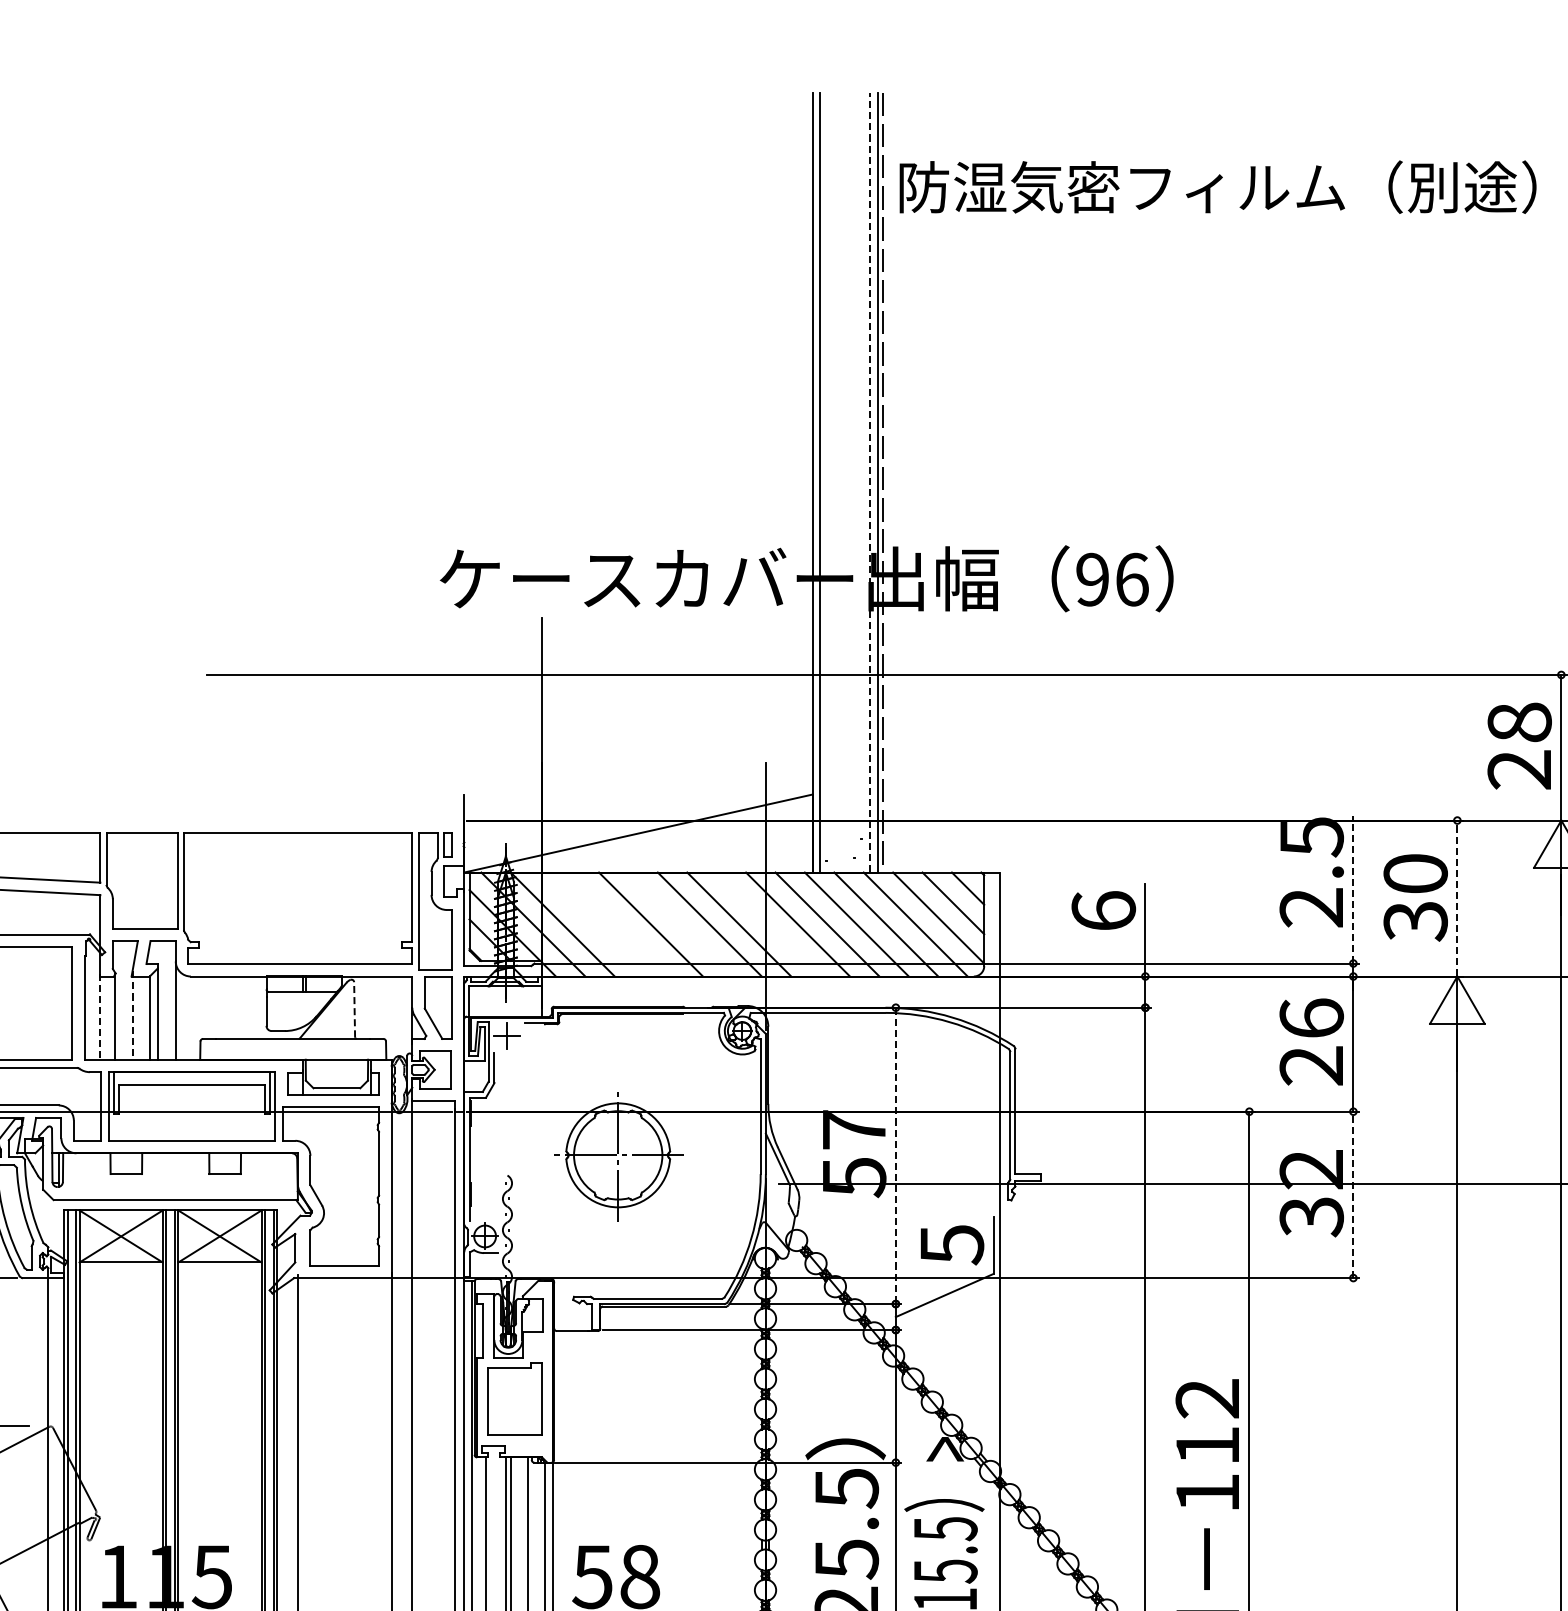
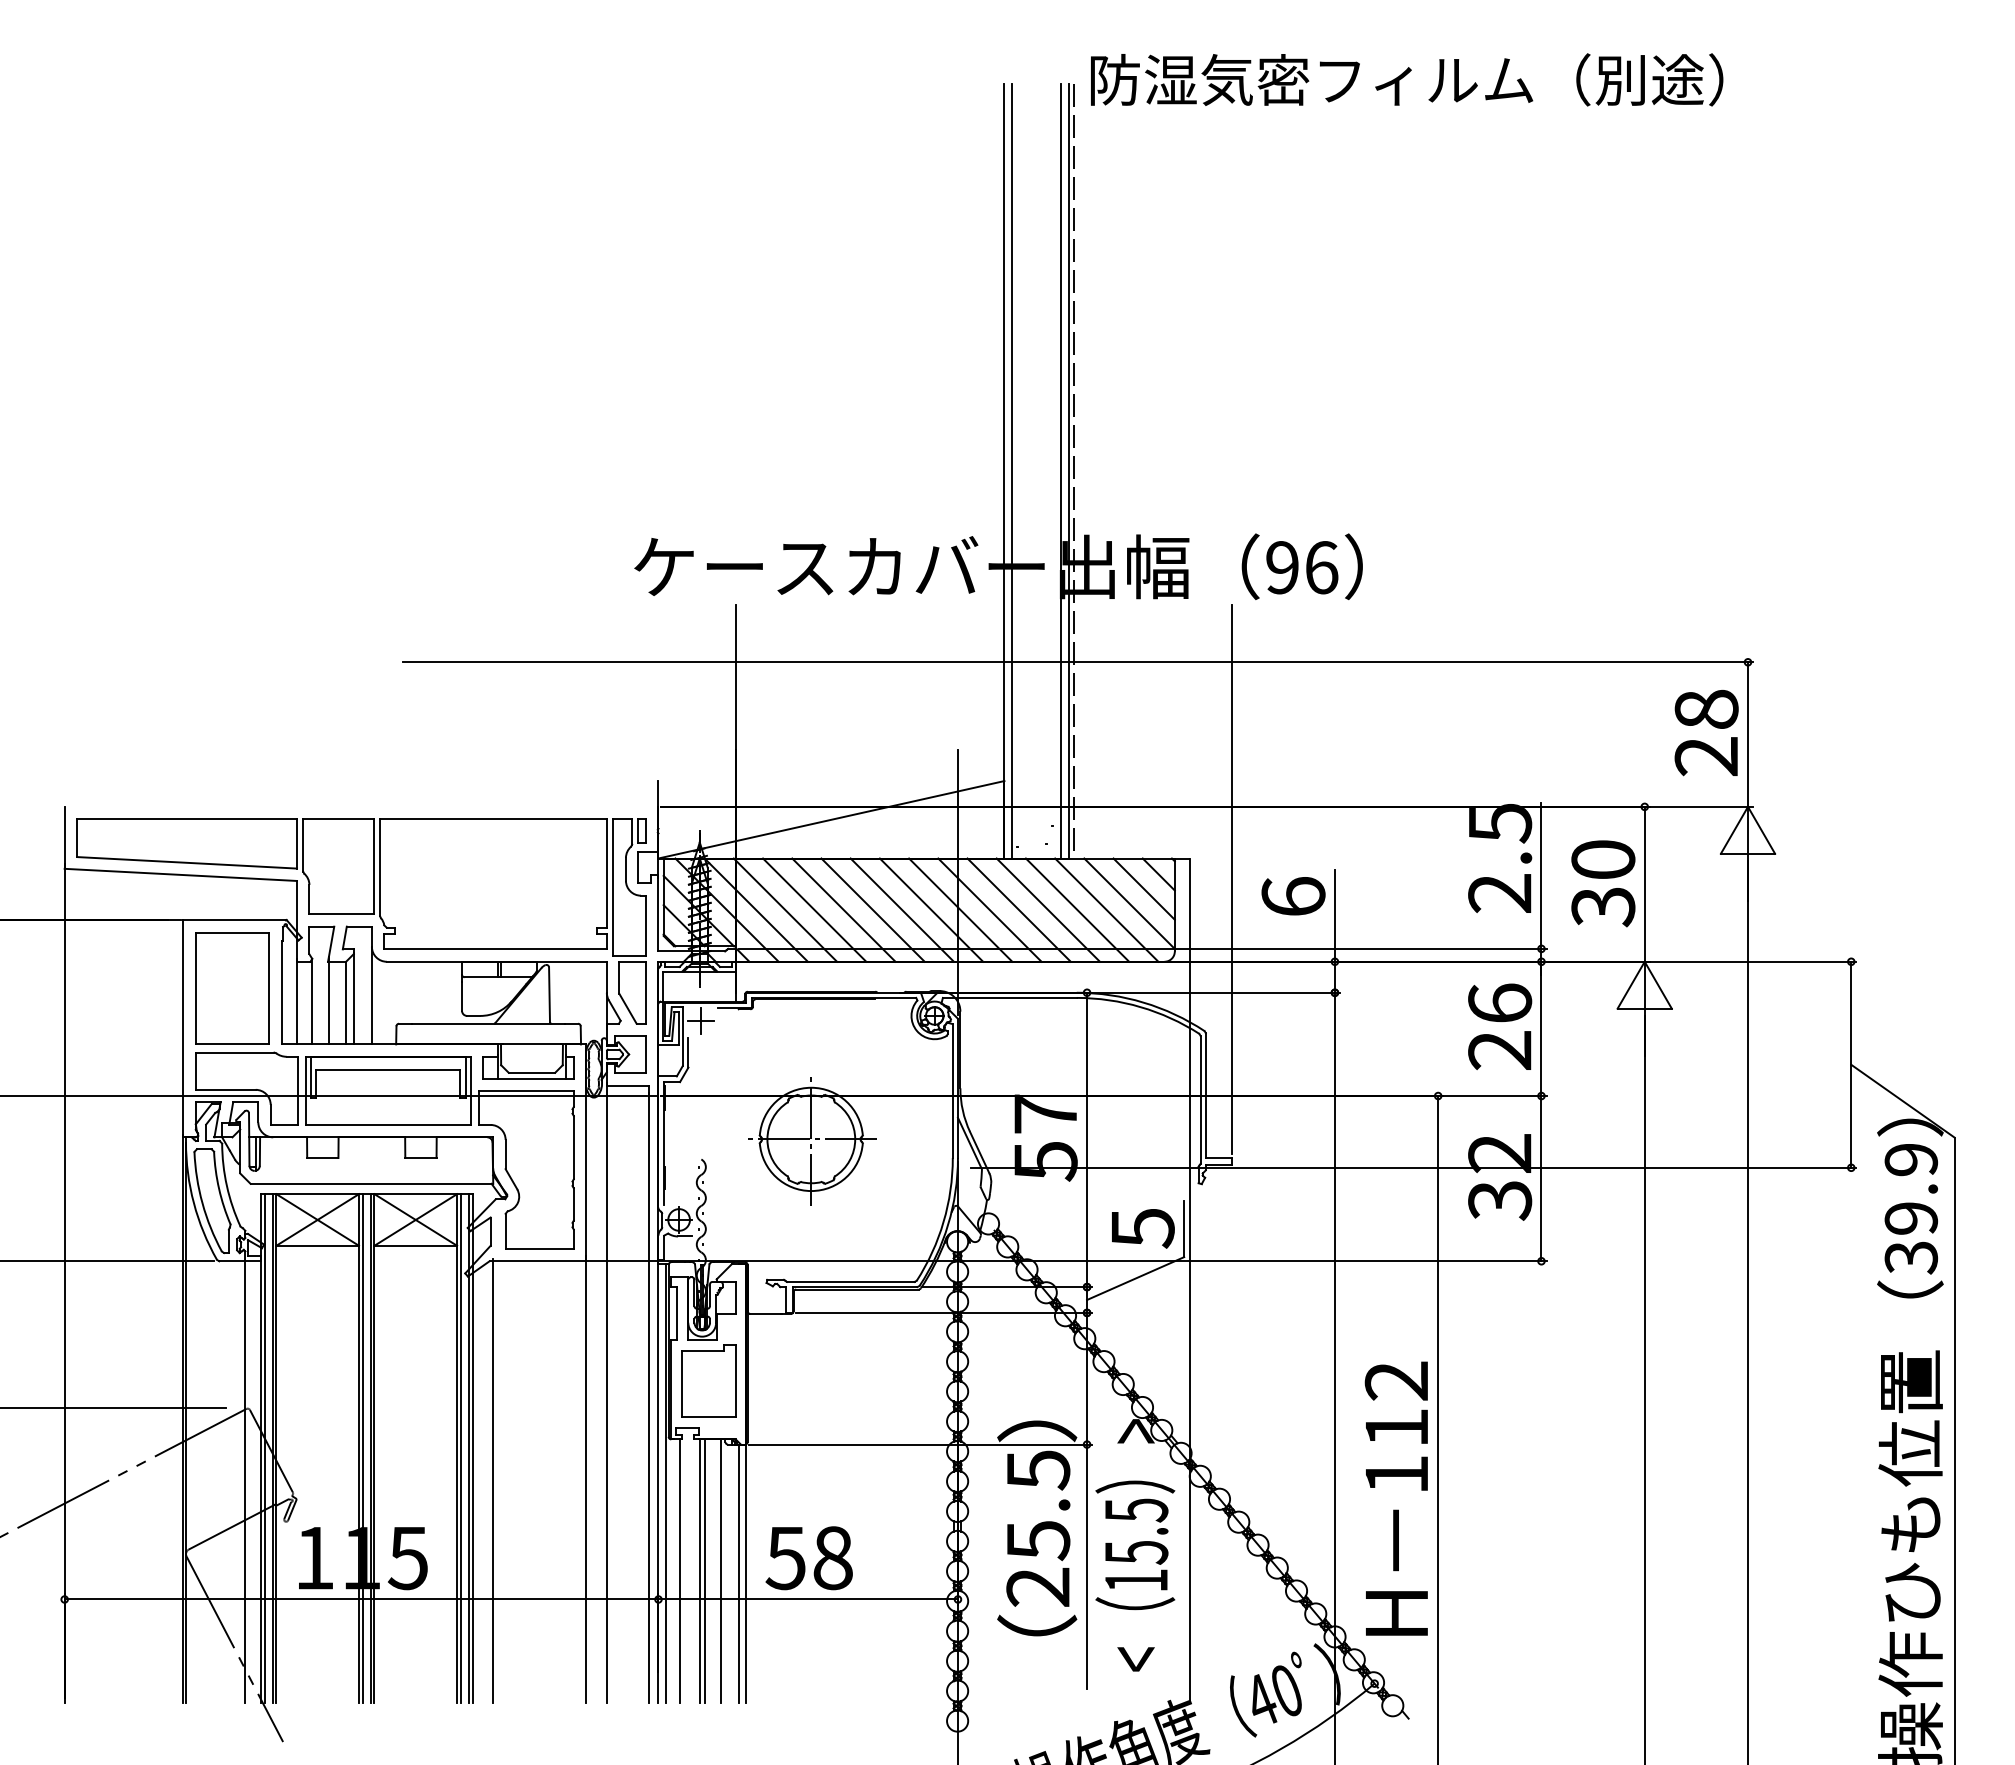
text: (1218, 186) -> (1407, 79), moved
line: (870, 481) -> (1061, 470), dashed -> solid
line: (1353, 889) -> (1541, 875), dashed -> solid
line: (1041, 893) -> (1231, 879), added
line: (1457, 897) -> (1644, 883), dashed -> solid
line: (592, 923) -> (785, 909), added
line: (621, 923) -> (814, 909), added
line: (679, 923) -> (872, 909), added
line: (768, 923) -> (960, 909), added
line: (354, 1009) -> (549, 994), dashed -> solid
line: (133, 1015) -> (329, 1000), dashed -> solid
line: (100, 1016) -> (297, 1001), dashed -> solid
line: (896, 1156) -> (1087, 1140), dashed -> solid
line: (1353, 1194) -> (1541, 1178), dashed -> solid

